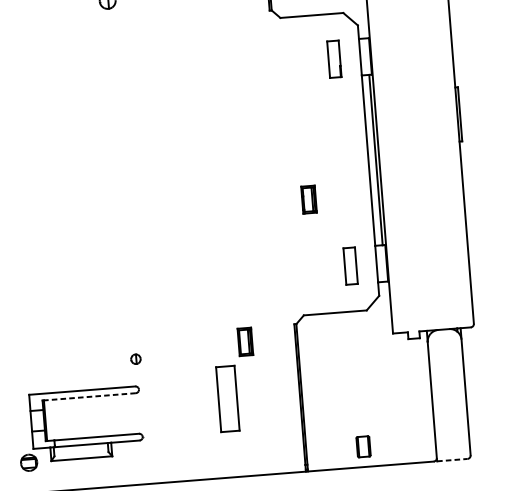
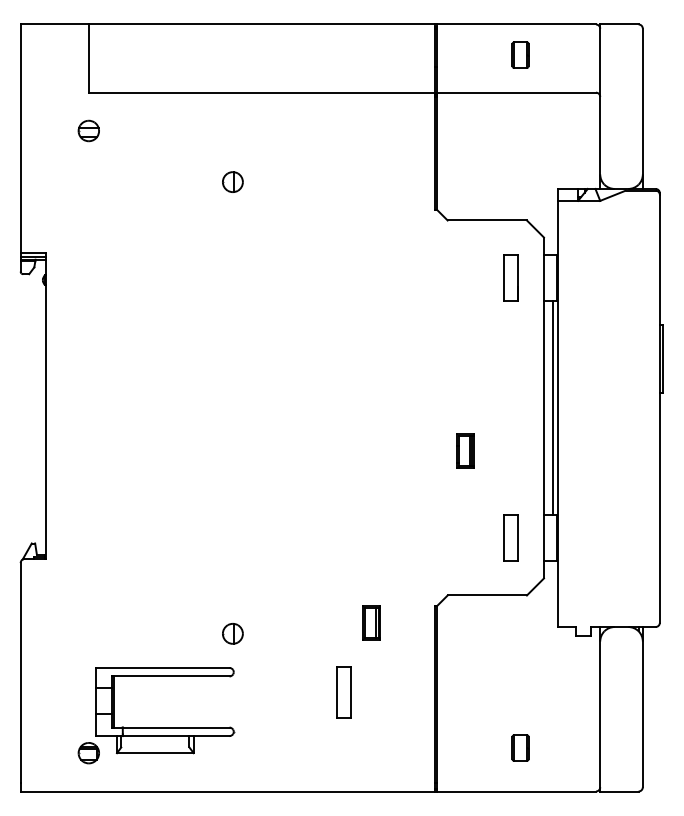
part: (135, 358) -> (232, 633), size x1.67
line: (89, 396) -> (171, 676), dashed -> solid
part: (227, 398) -> (343, 692), size x0.62
part: (363, 446) -> (520, 747), moved
line: (452, 460) -> (619, 791), dashed -> solid

